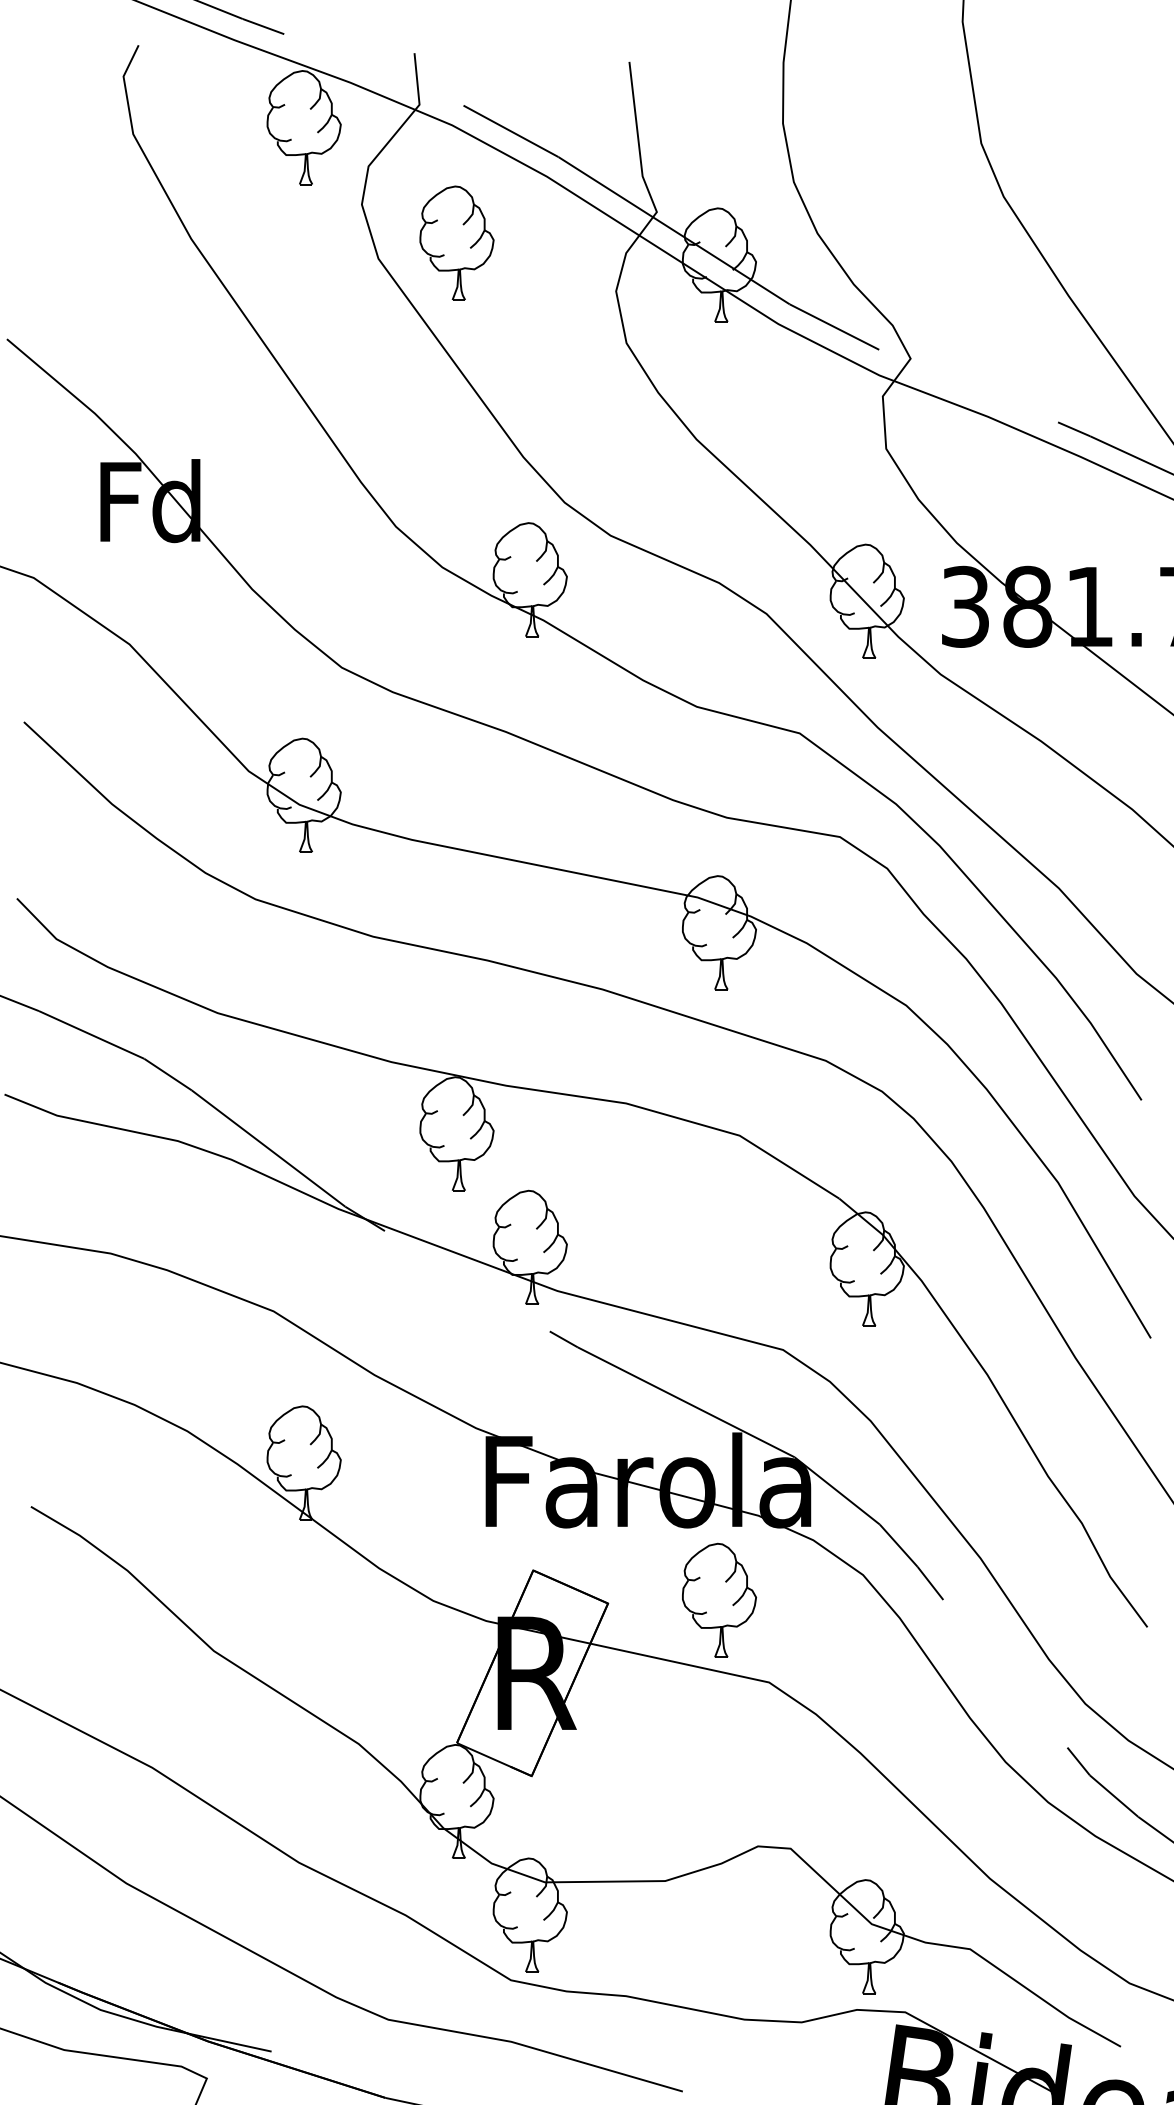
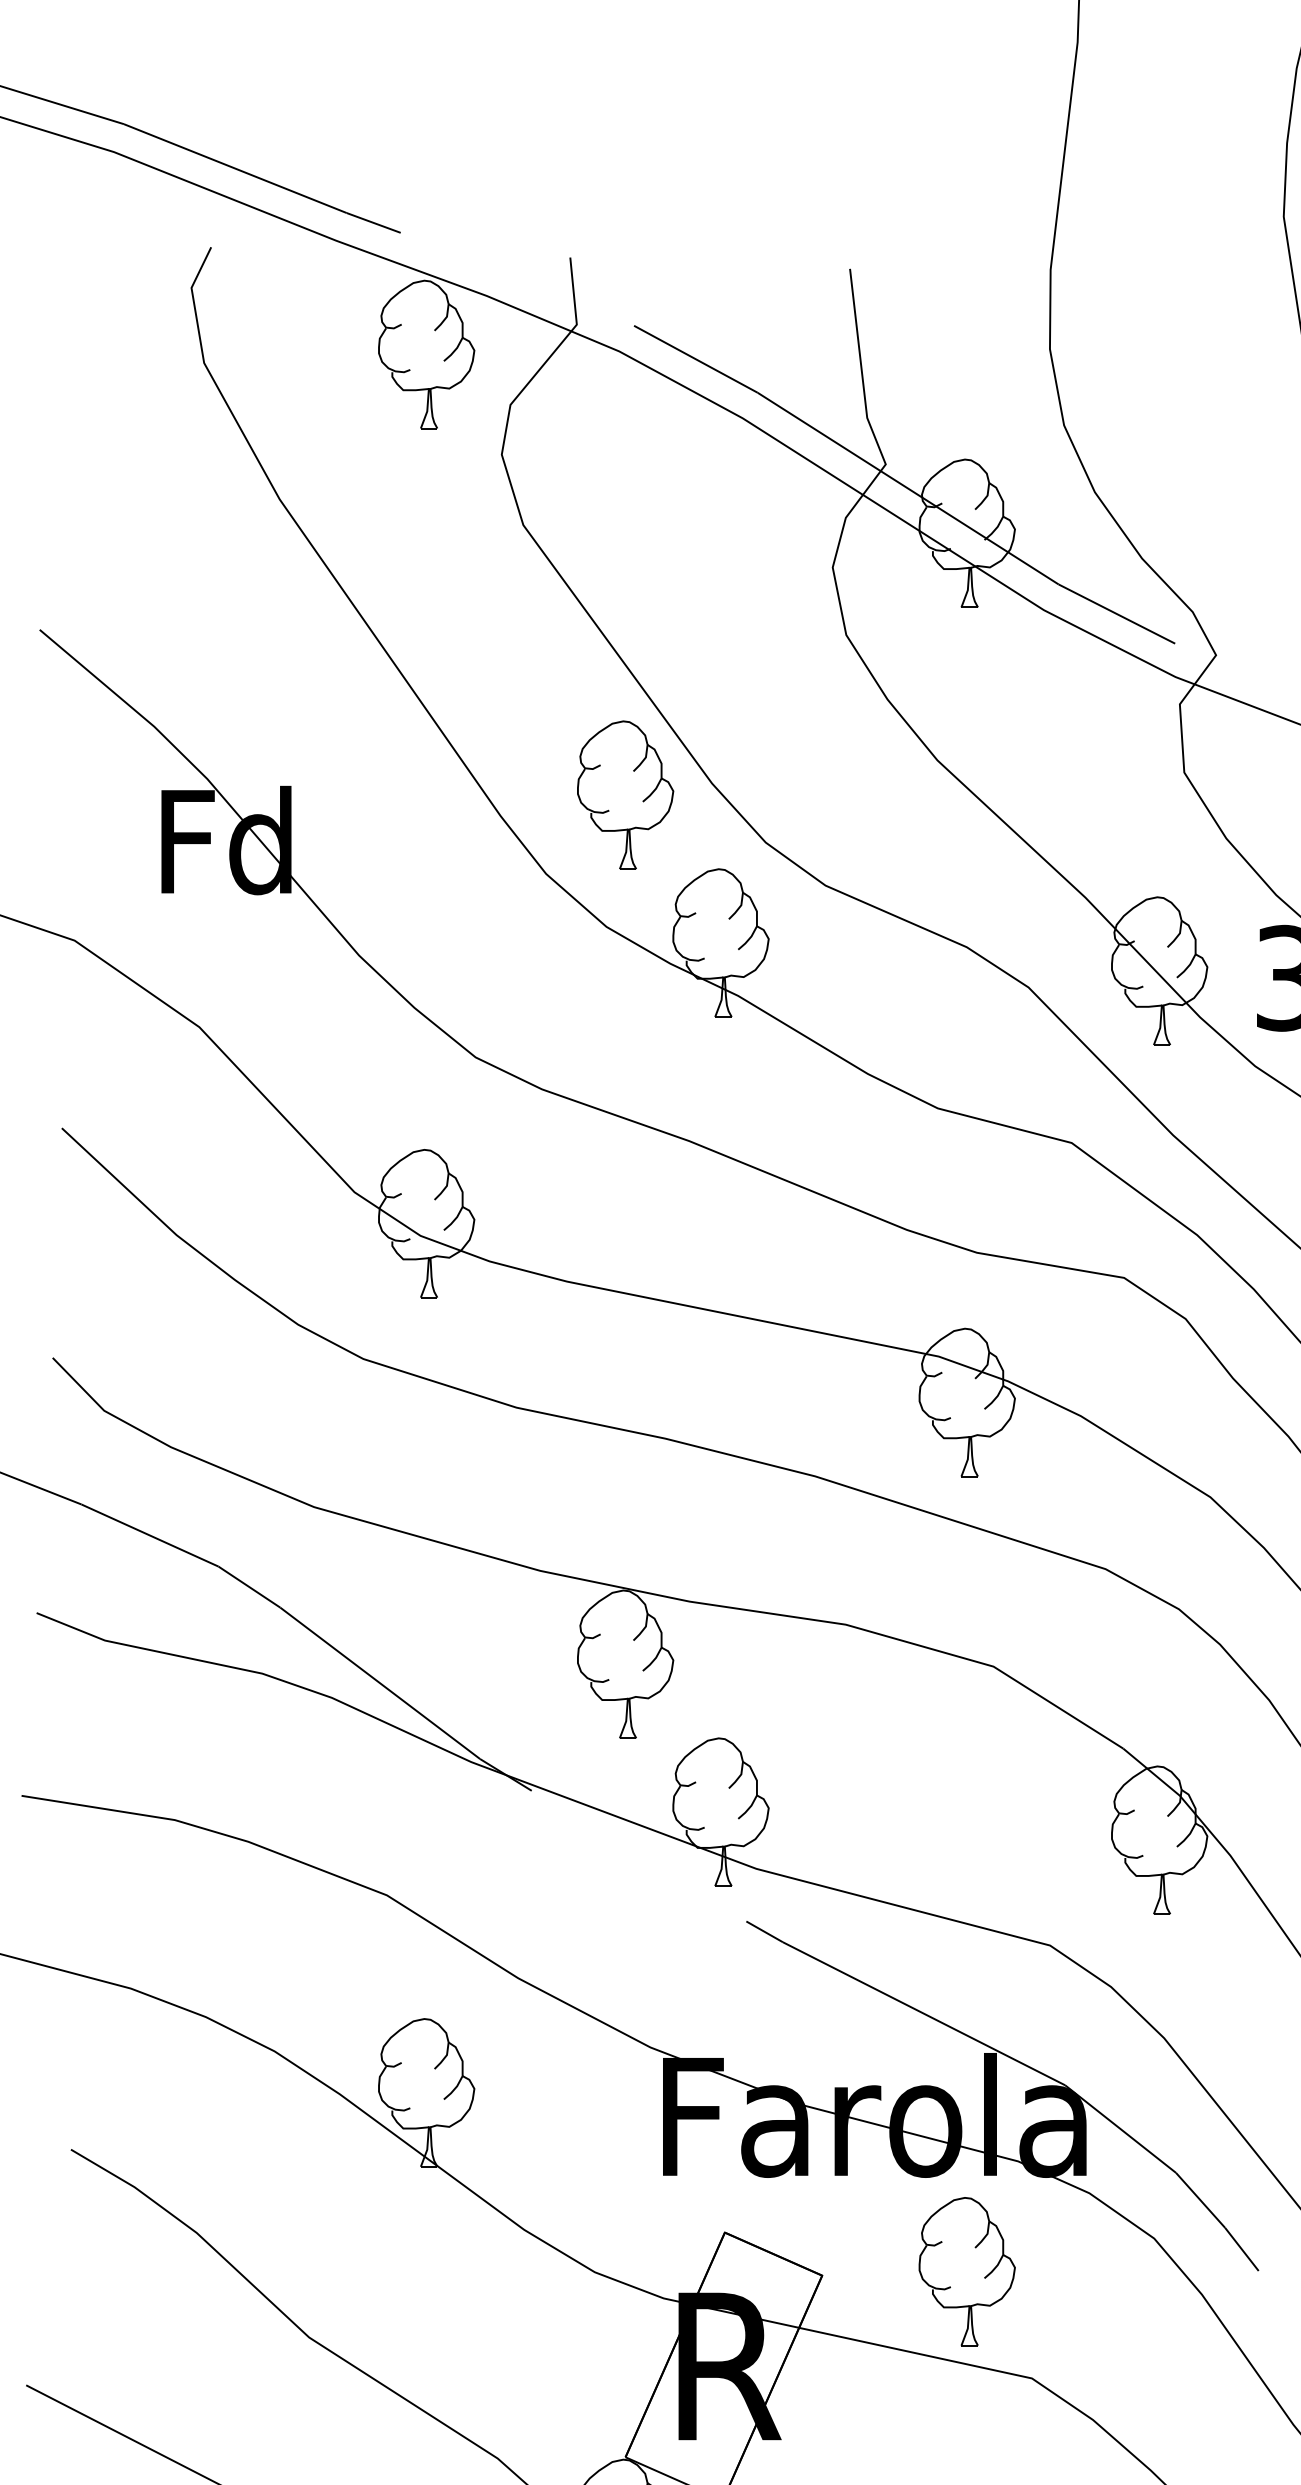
part: (456, 242) -> (624, 794), moved

